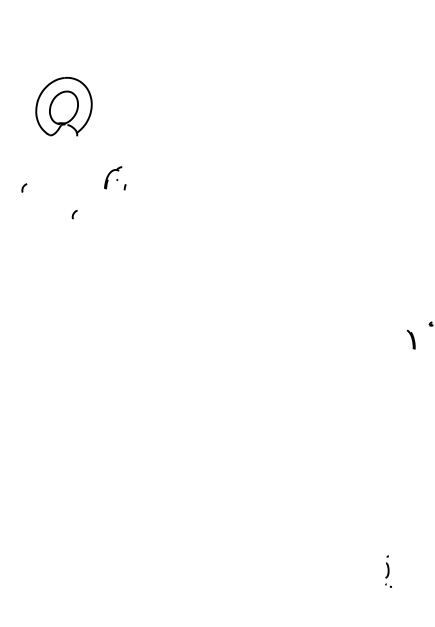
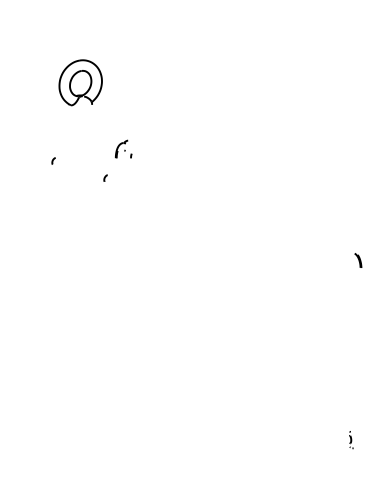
part: (63, 106) -> (80, 82), moved
curve: (74, 213) -> (105, 177), moved
part: (389, 570) -> (351, 439), size x0.7

